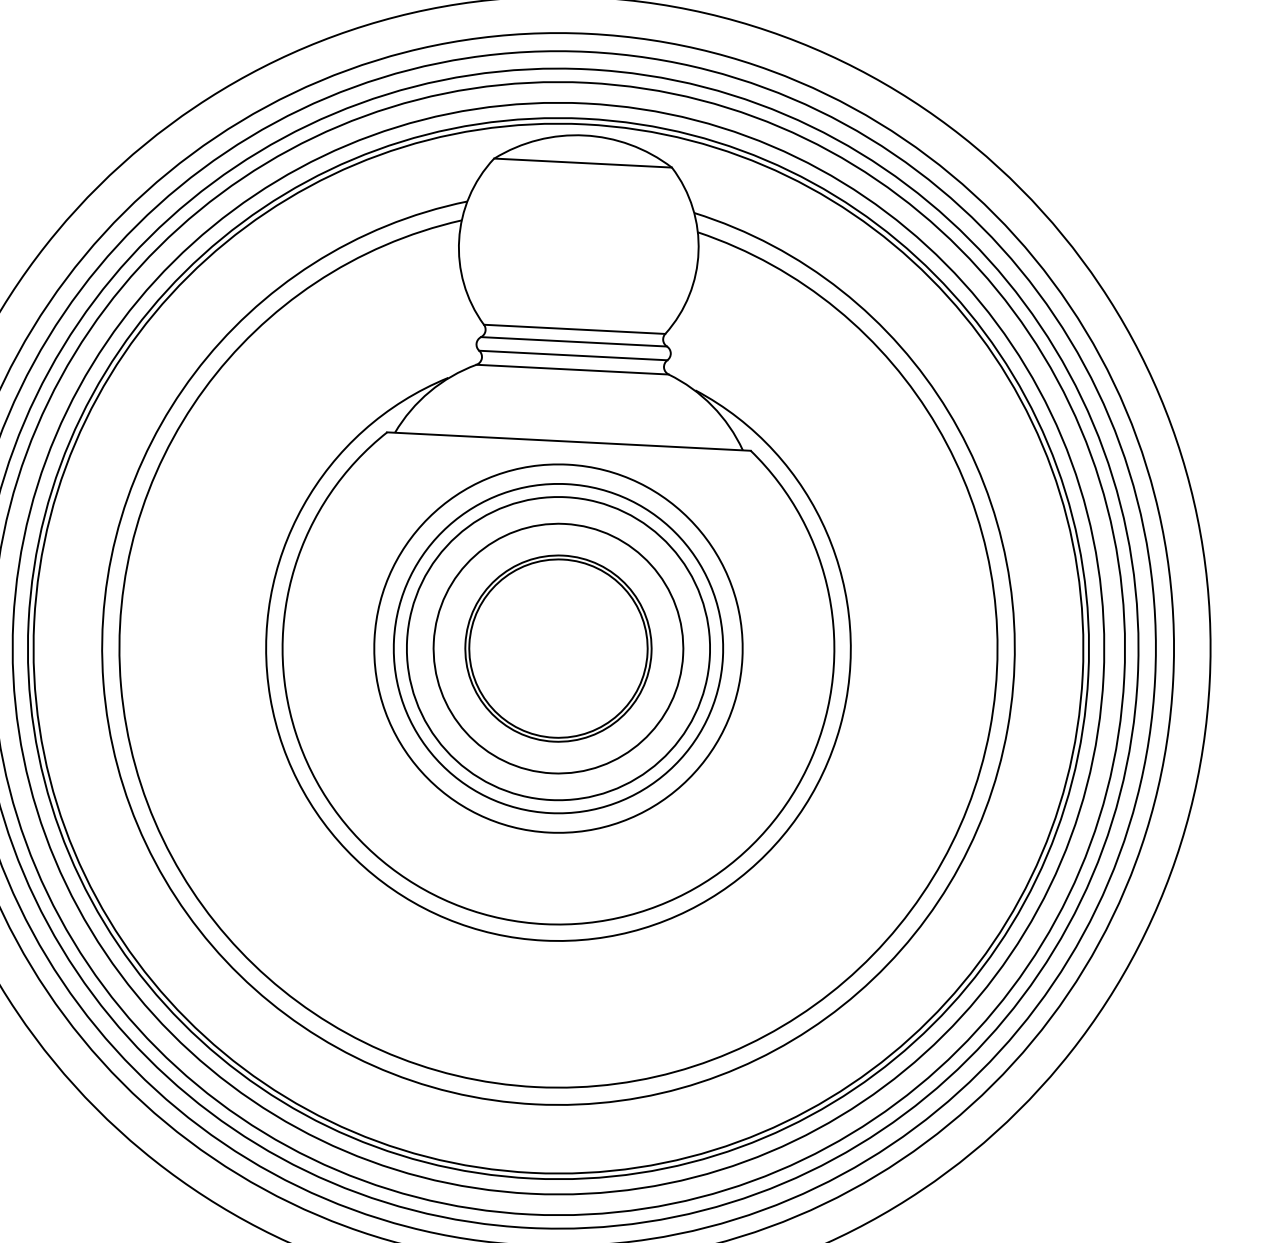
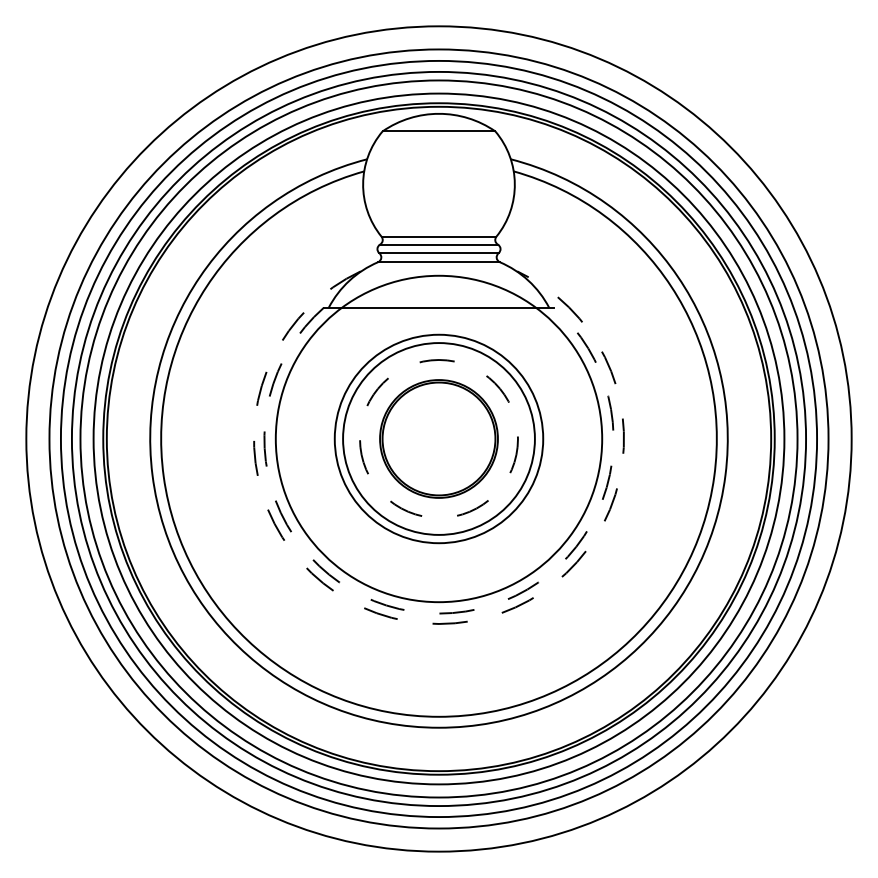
circle: (557, 647) -> (438, 438), size x1.4
circle: (559, 647) -> (439, 438), solid -> dashed
arc: (545, 924) -> (439, 613), solid -> dashed
arc: (544, 939) -> (439, 623), solid -> dashed

